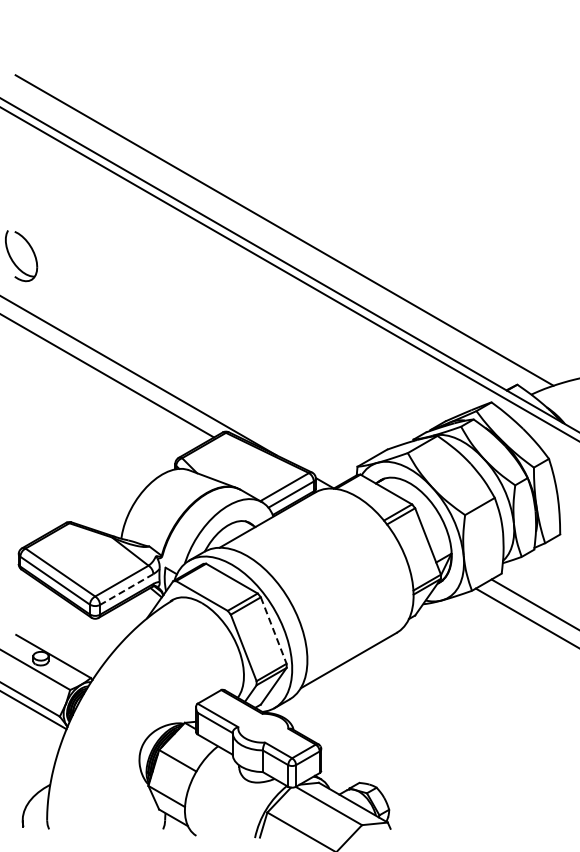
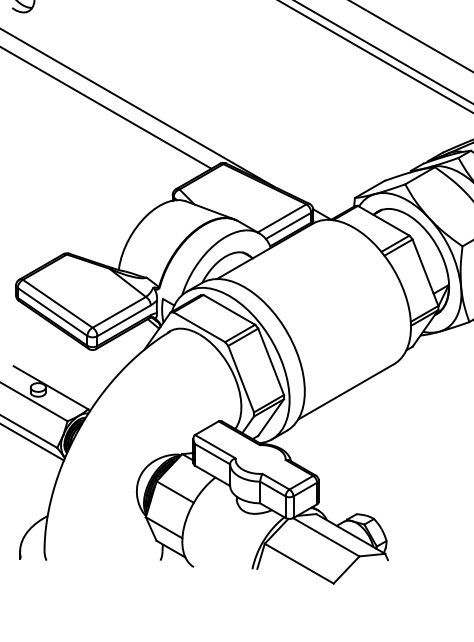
line: (126, 589) -> (123, 320), dashed -> solid
line: (273, 630) -> (270, 361), dashed -> solid

